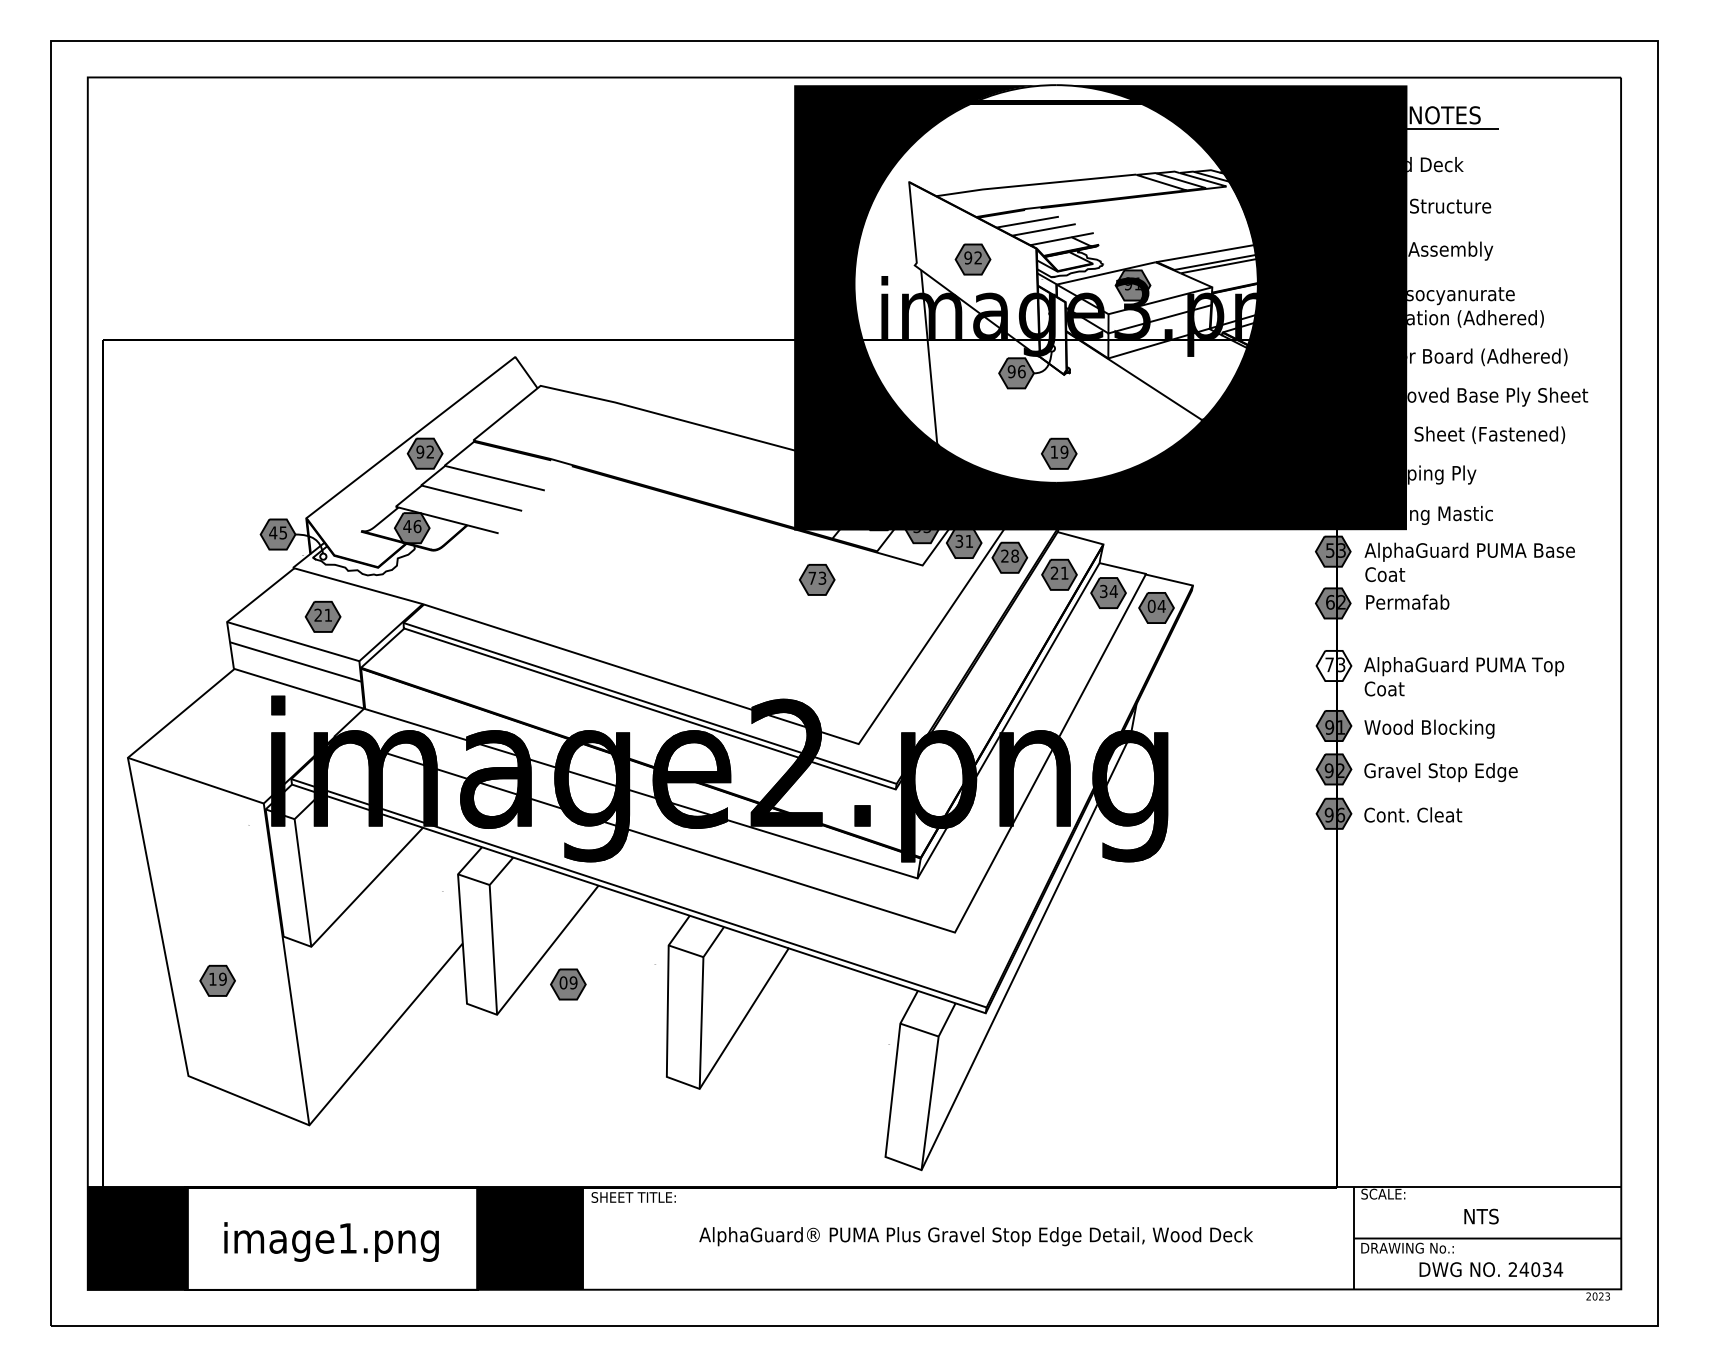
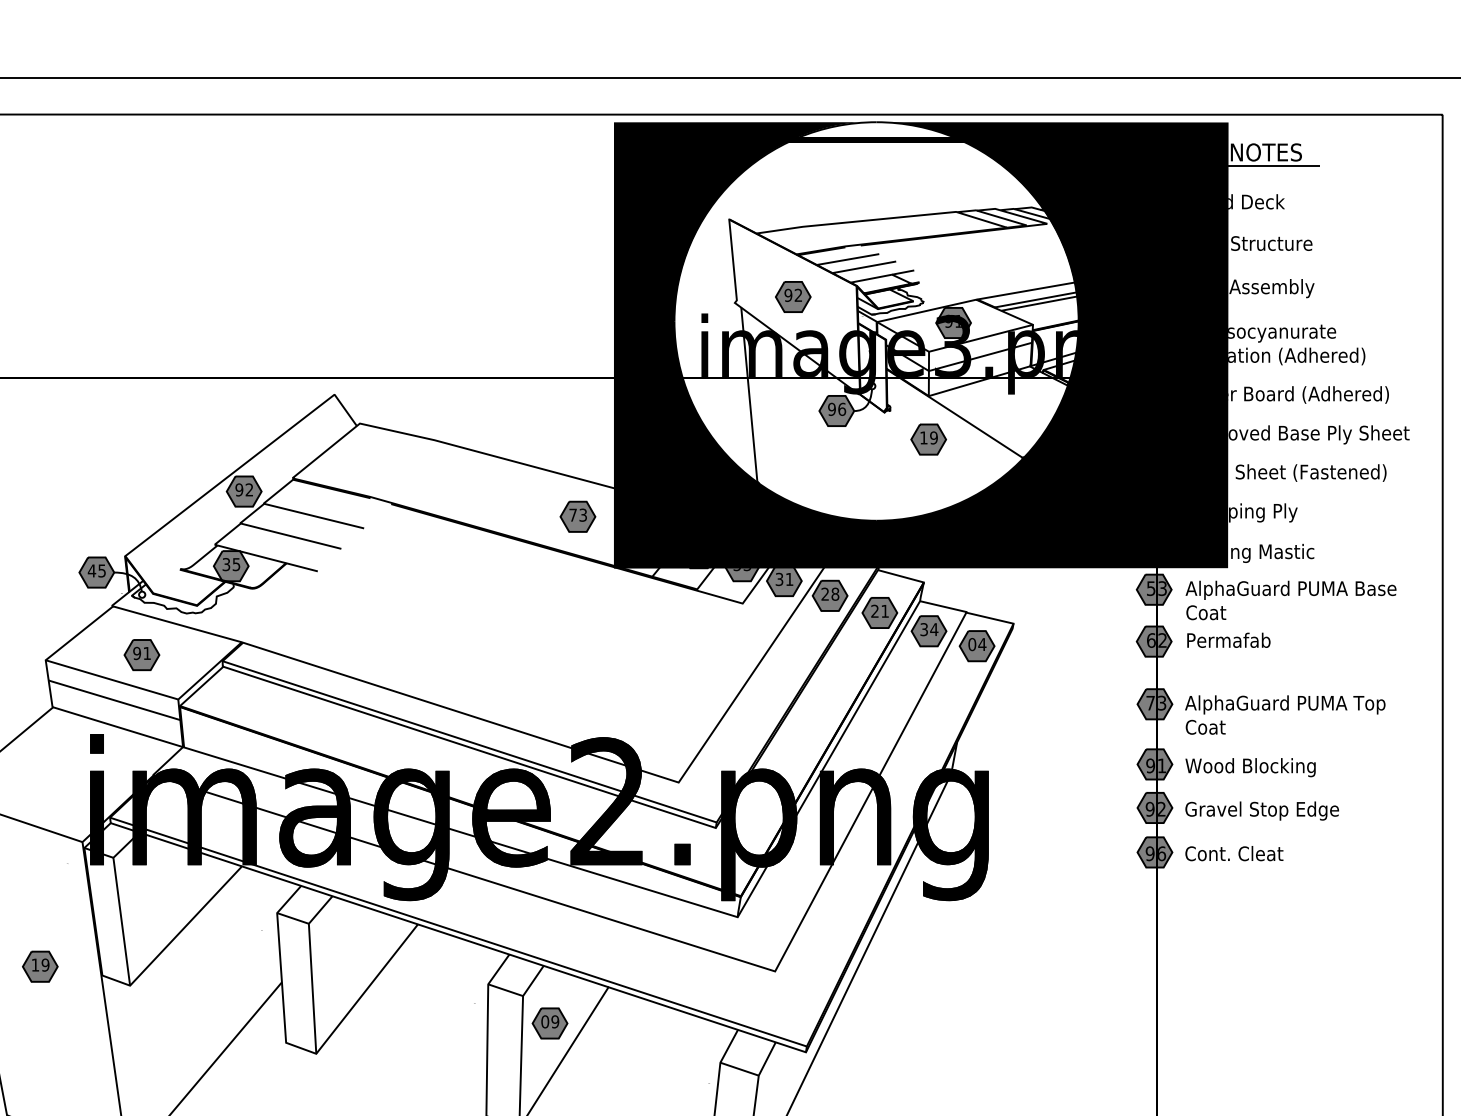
part: (1059, 453) -> (928, 439), moved
text: (412, 526) -> (231, 564), 46 -> 35
part: (817, 579) -> (578, 516), moved
text: (318, 615) -> (137, 653), 21 -> 91
fill: (1333, 665) -> (1154, 703), added
part: (217, 980) -> (40, 966), moved
part: (568, 984) -> (550, 1023), moved

